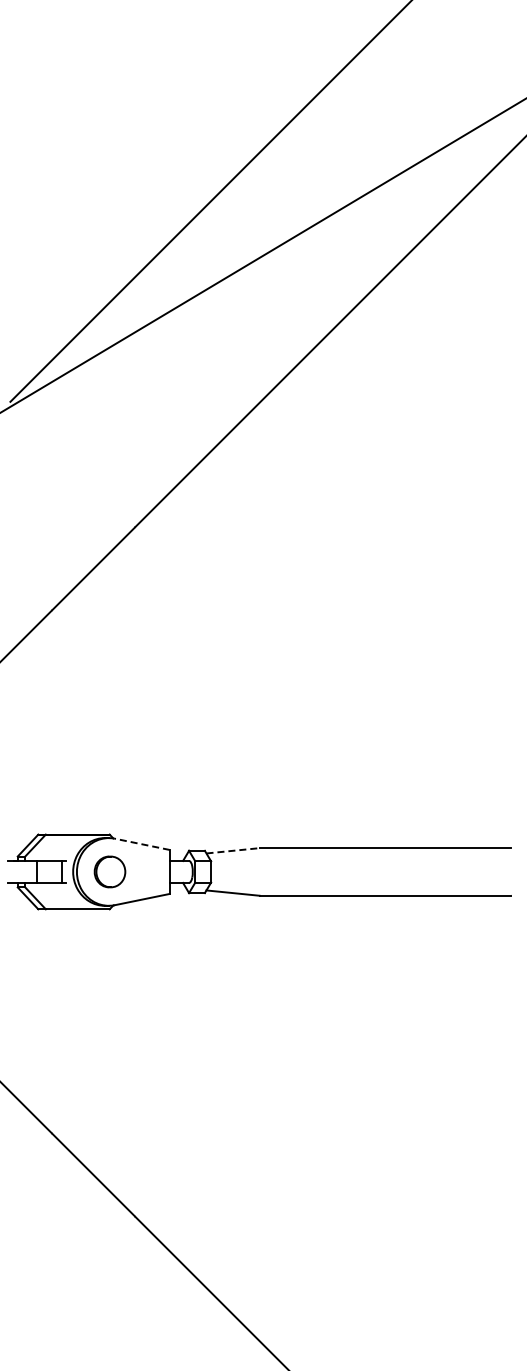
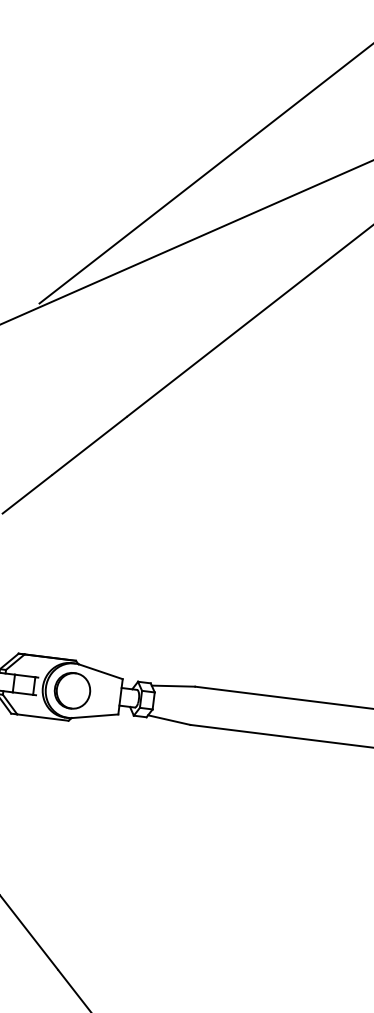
line: (141, 844) -> (100, 671), dashed -> solid
line: (233, 850) -> (173, 685), dashed -> solid
part: (109, 871) -> (72, 690), size x1.43

